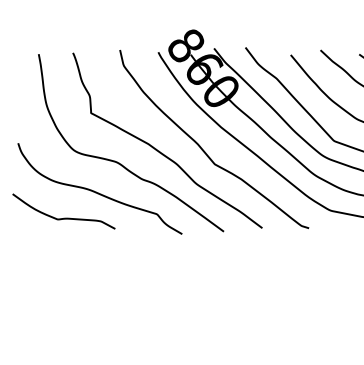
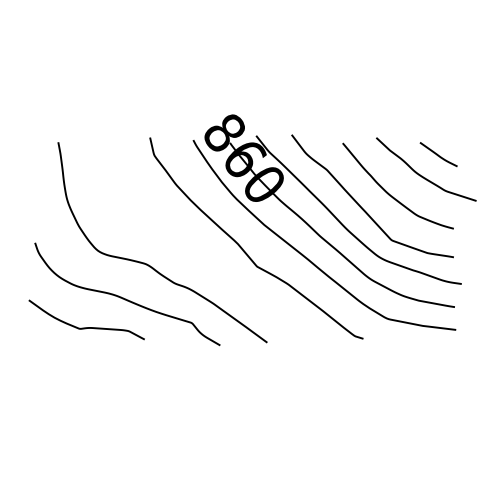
curve: (158, 150) -> (193, 250), removed

